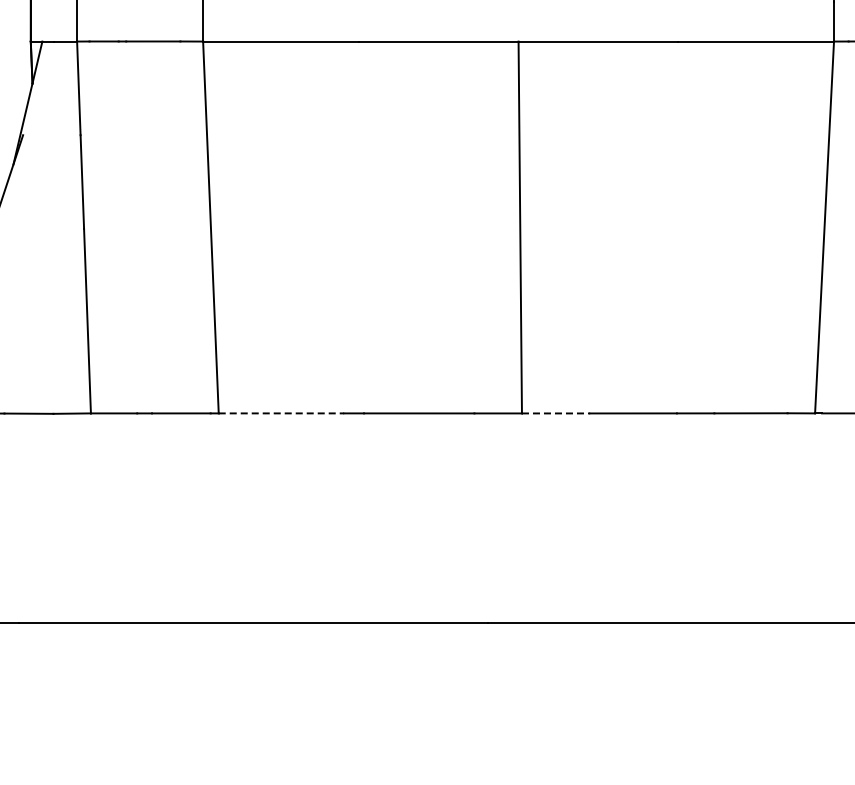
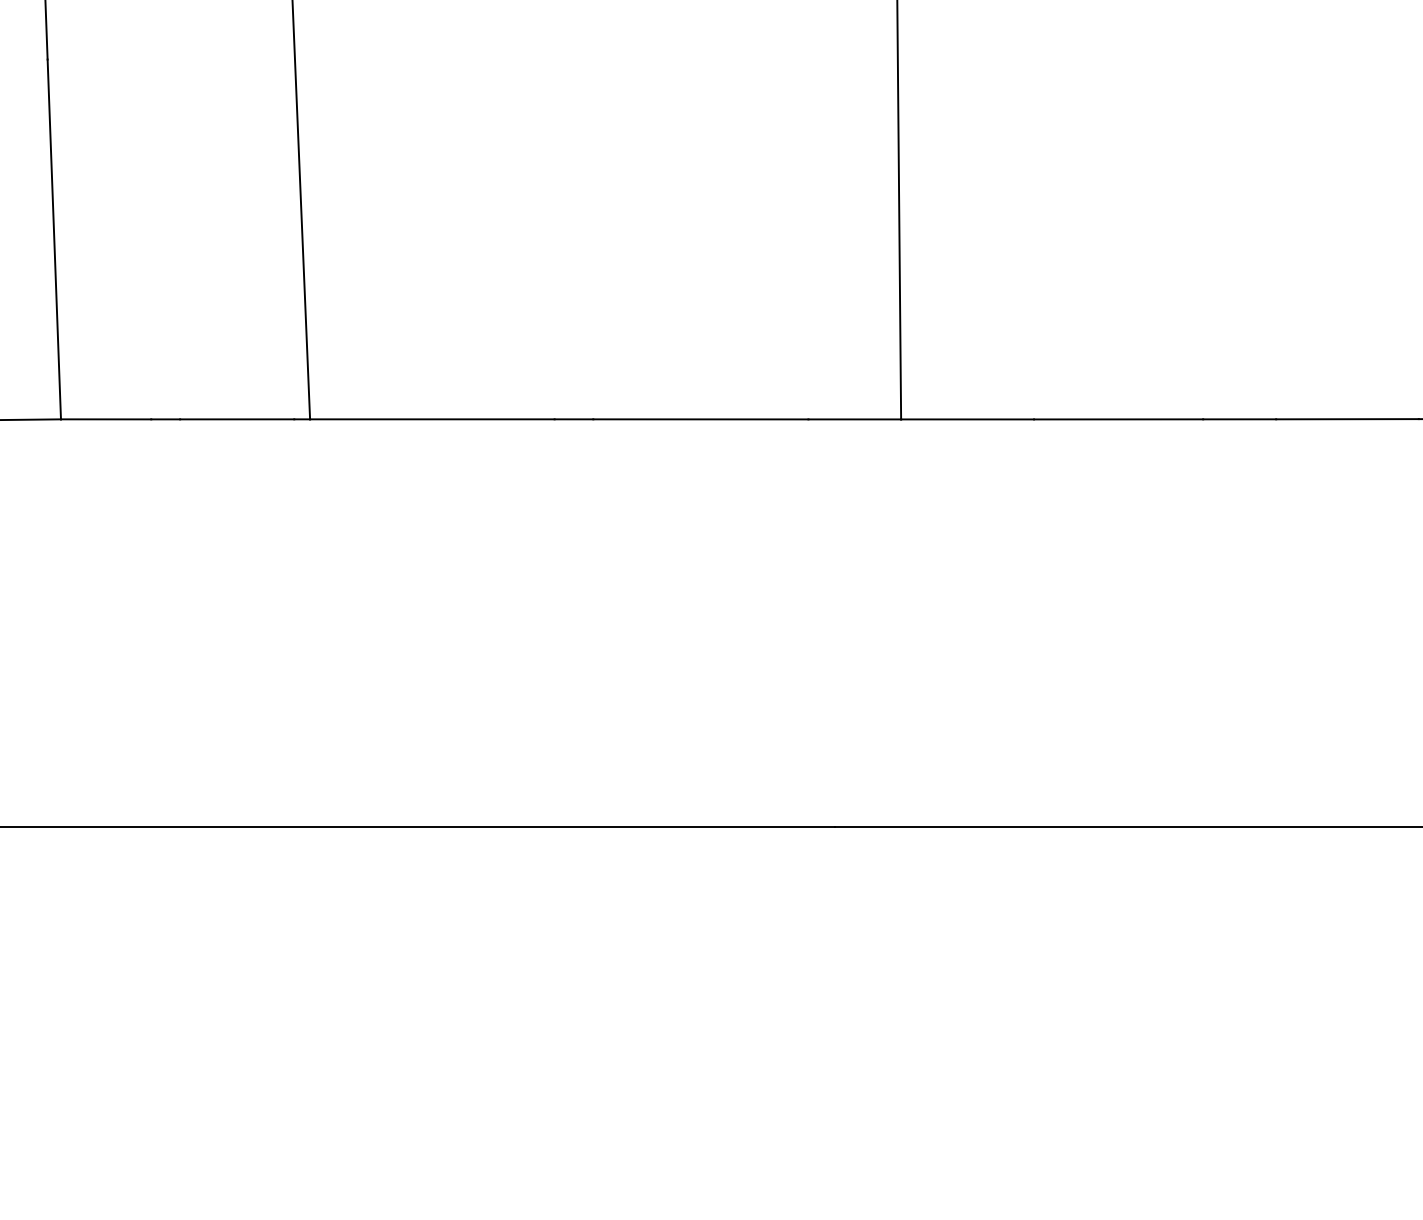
line: (281, 413) -> (432, 419), dashed -> solid
line: (556, 413) -> (968, 419), dashed -> solid

